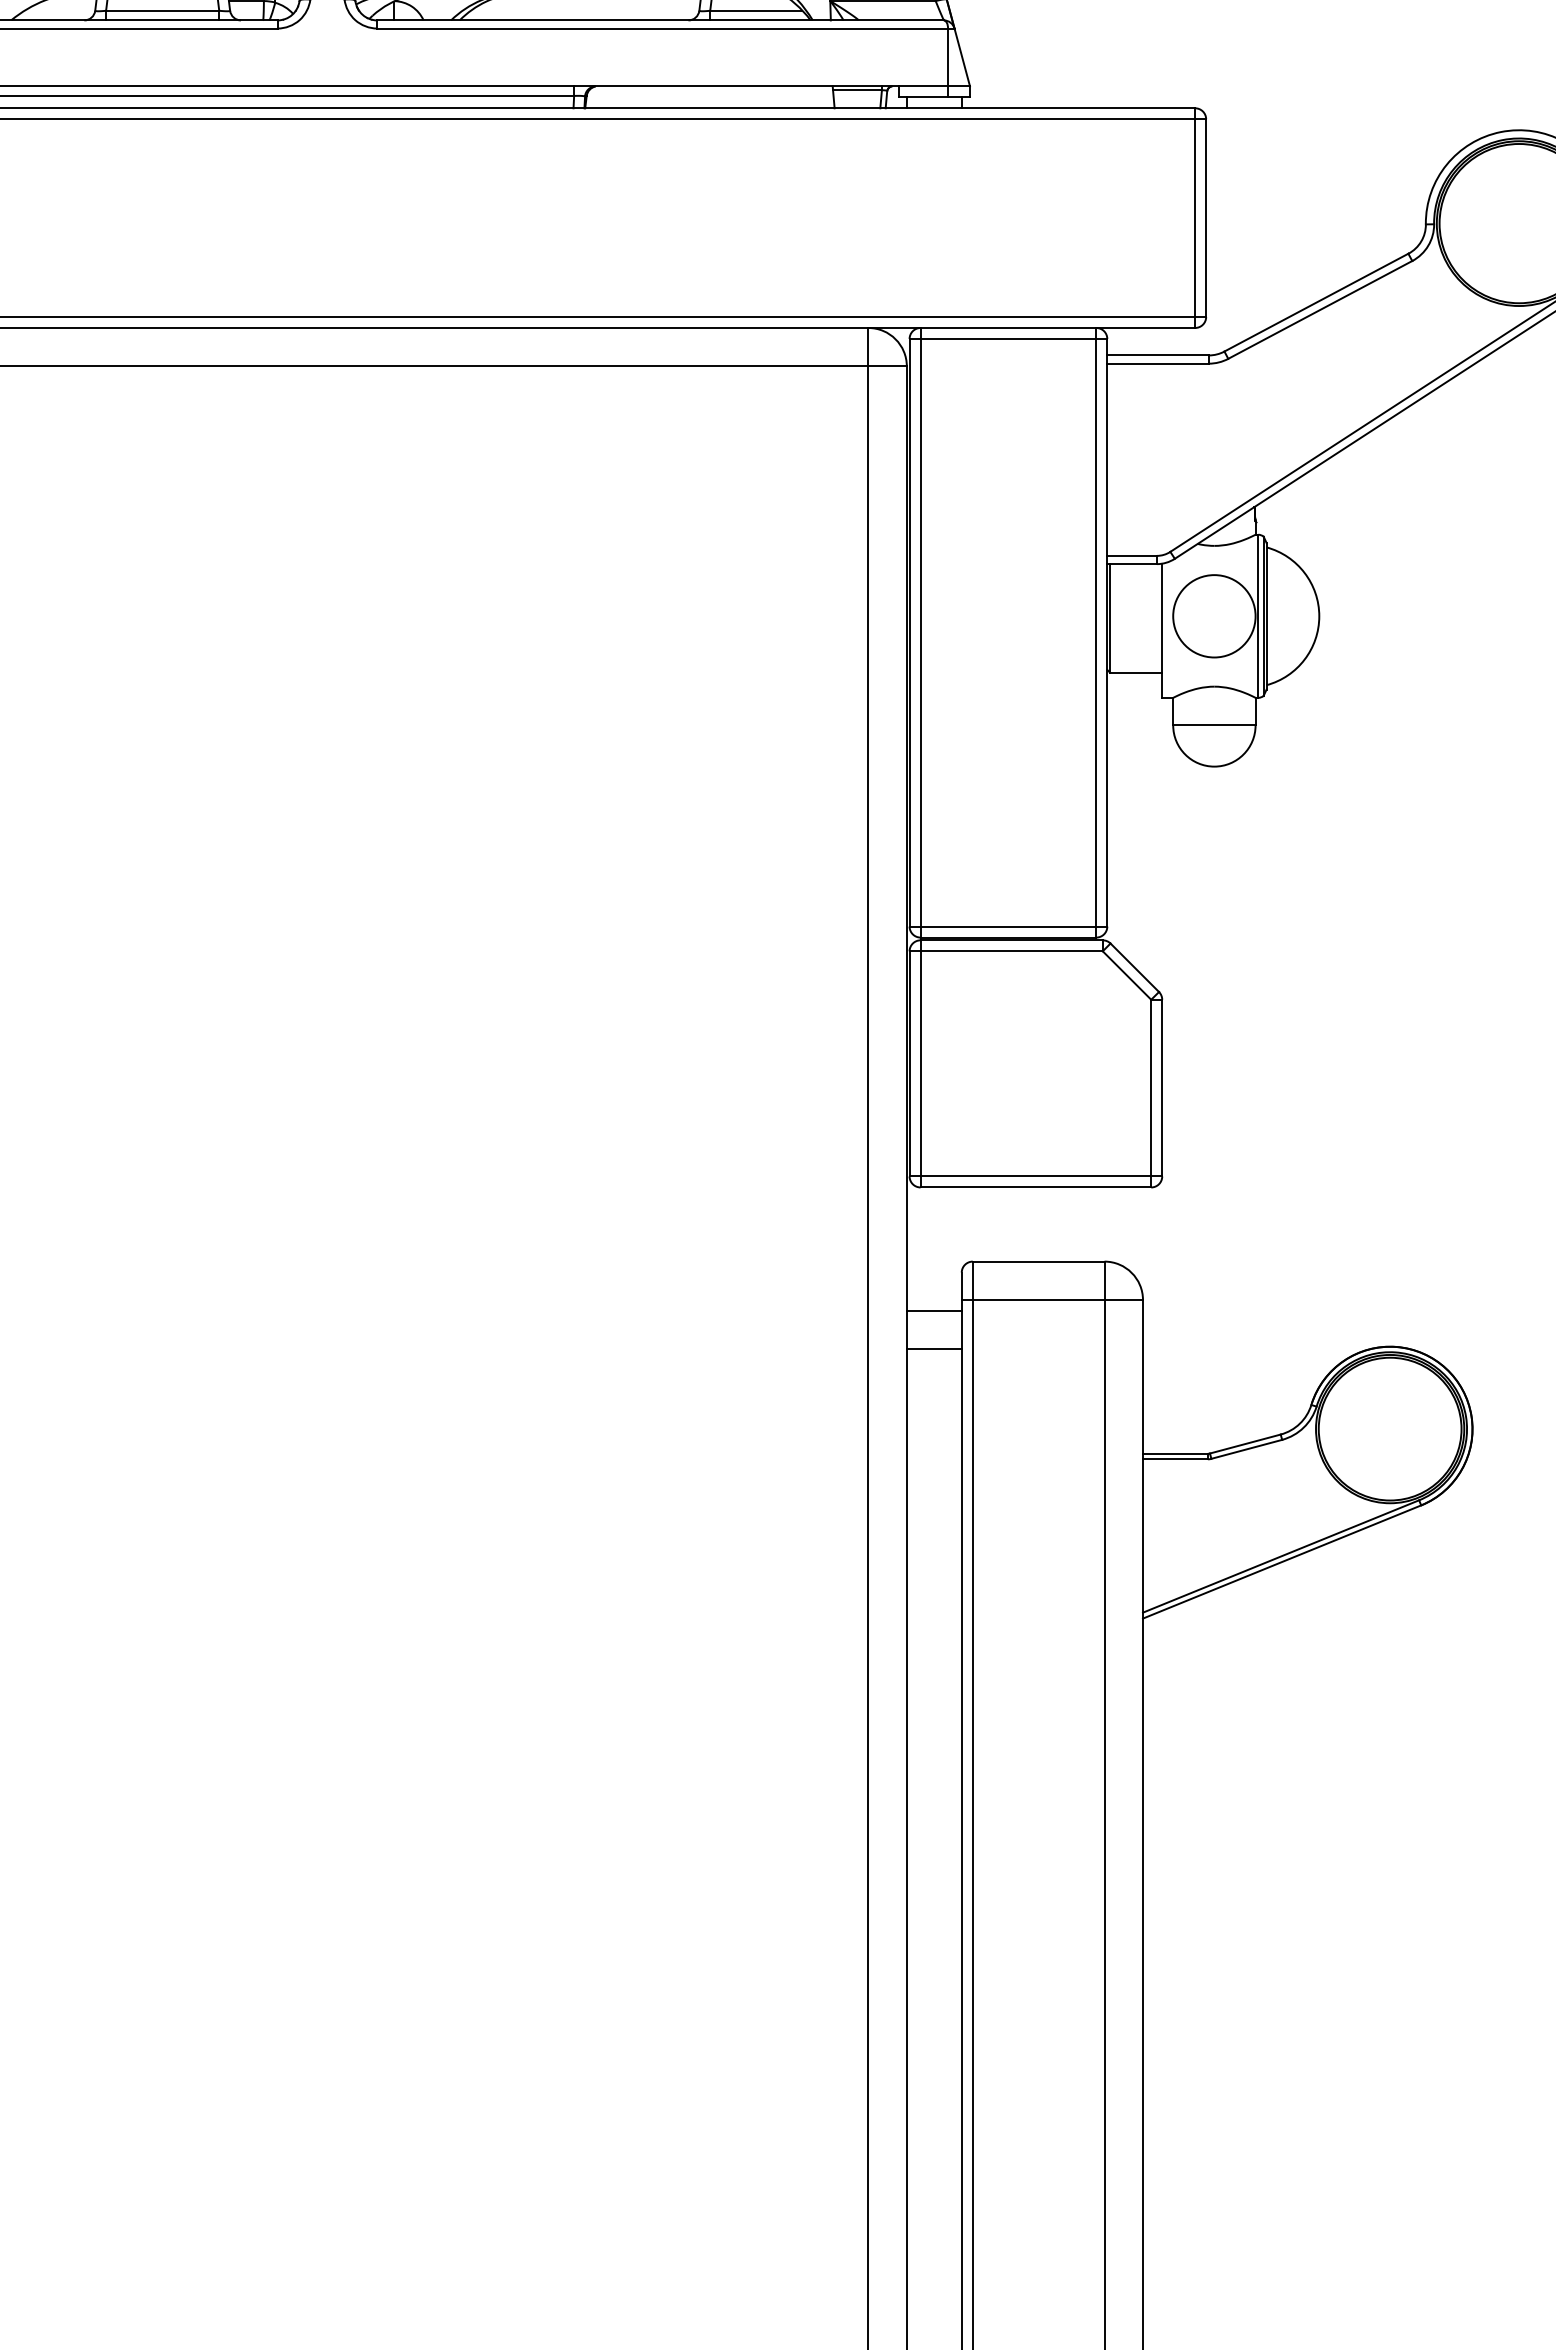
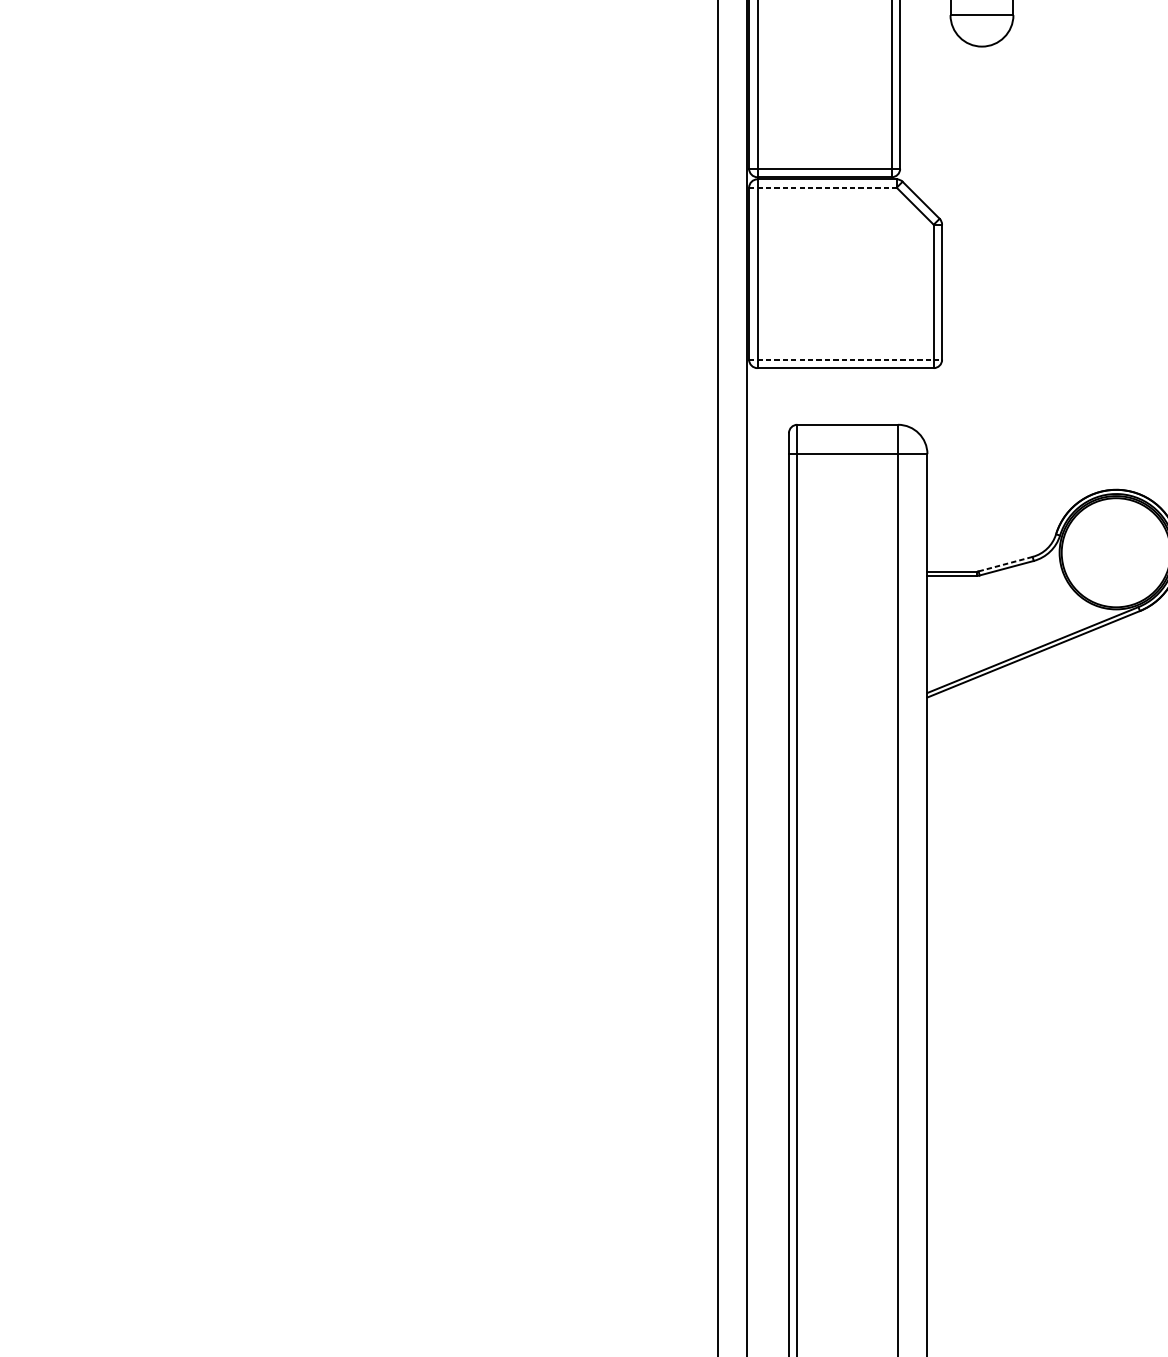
line: (1006, 951) -> (823, 187), solid -> dashed
line: (1036, 1176) -> (846, 359), solid -> dashed
line: (933, 1311) -> (767, 462), removed
line: (933, 1349) -> (767, 491), removed
line: (1245, 1444) -> (1005, 564), solid -> dashed

